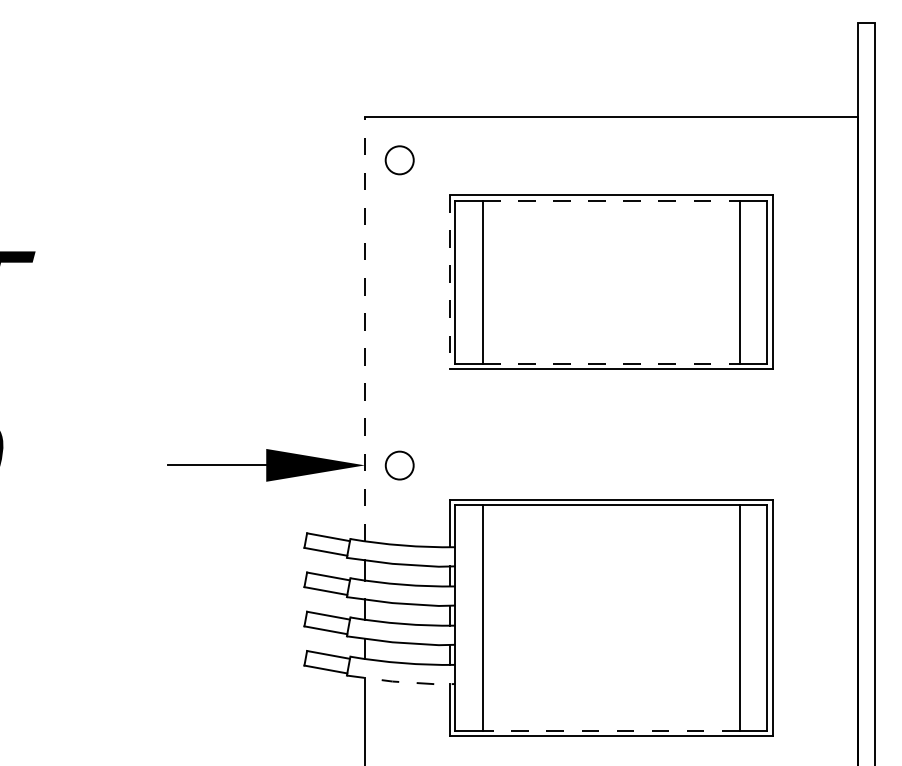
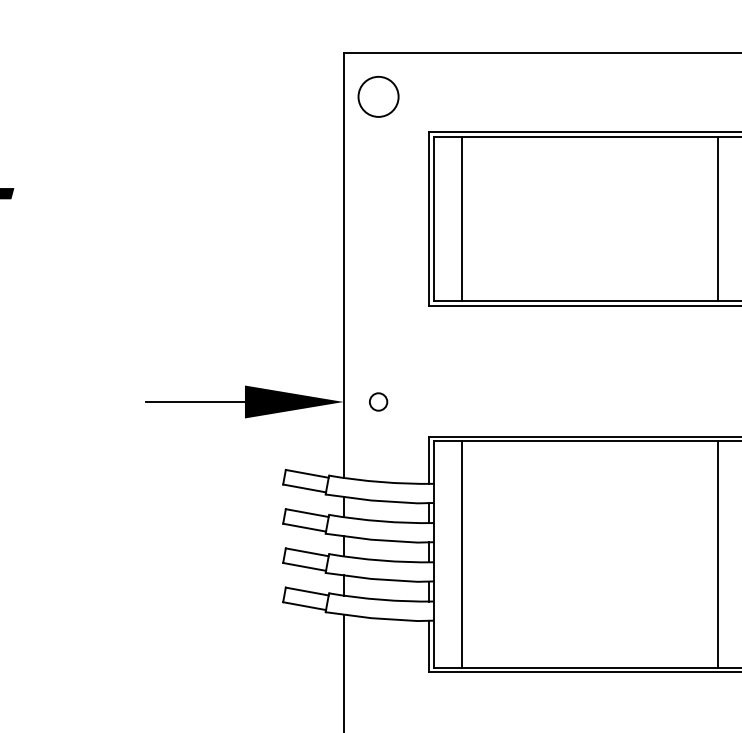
circle: (399, 160) -> (378, 97), size x1.43
line: (611, 200) -> (590, 137), dashed -> solid
line: (449, 282) -> (428, 219), dashed -> solid
line: (364, 328) -> (343, 265), dashed -> solid
line: (611, 364) -> (590, 301), dashed -> solid
circle: (399, 464) -> (378, 401), size x0.62
line: (401, 682) -> (380, 619), dashed -> solid
line: (610, 731) -> (589, 668), dashed -> solid

